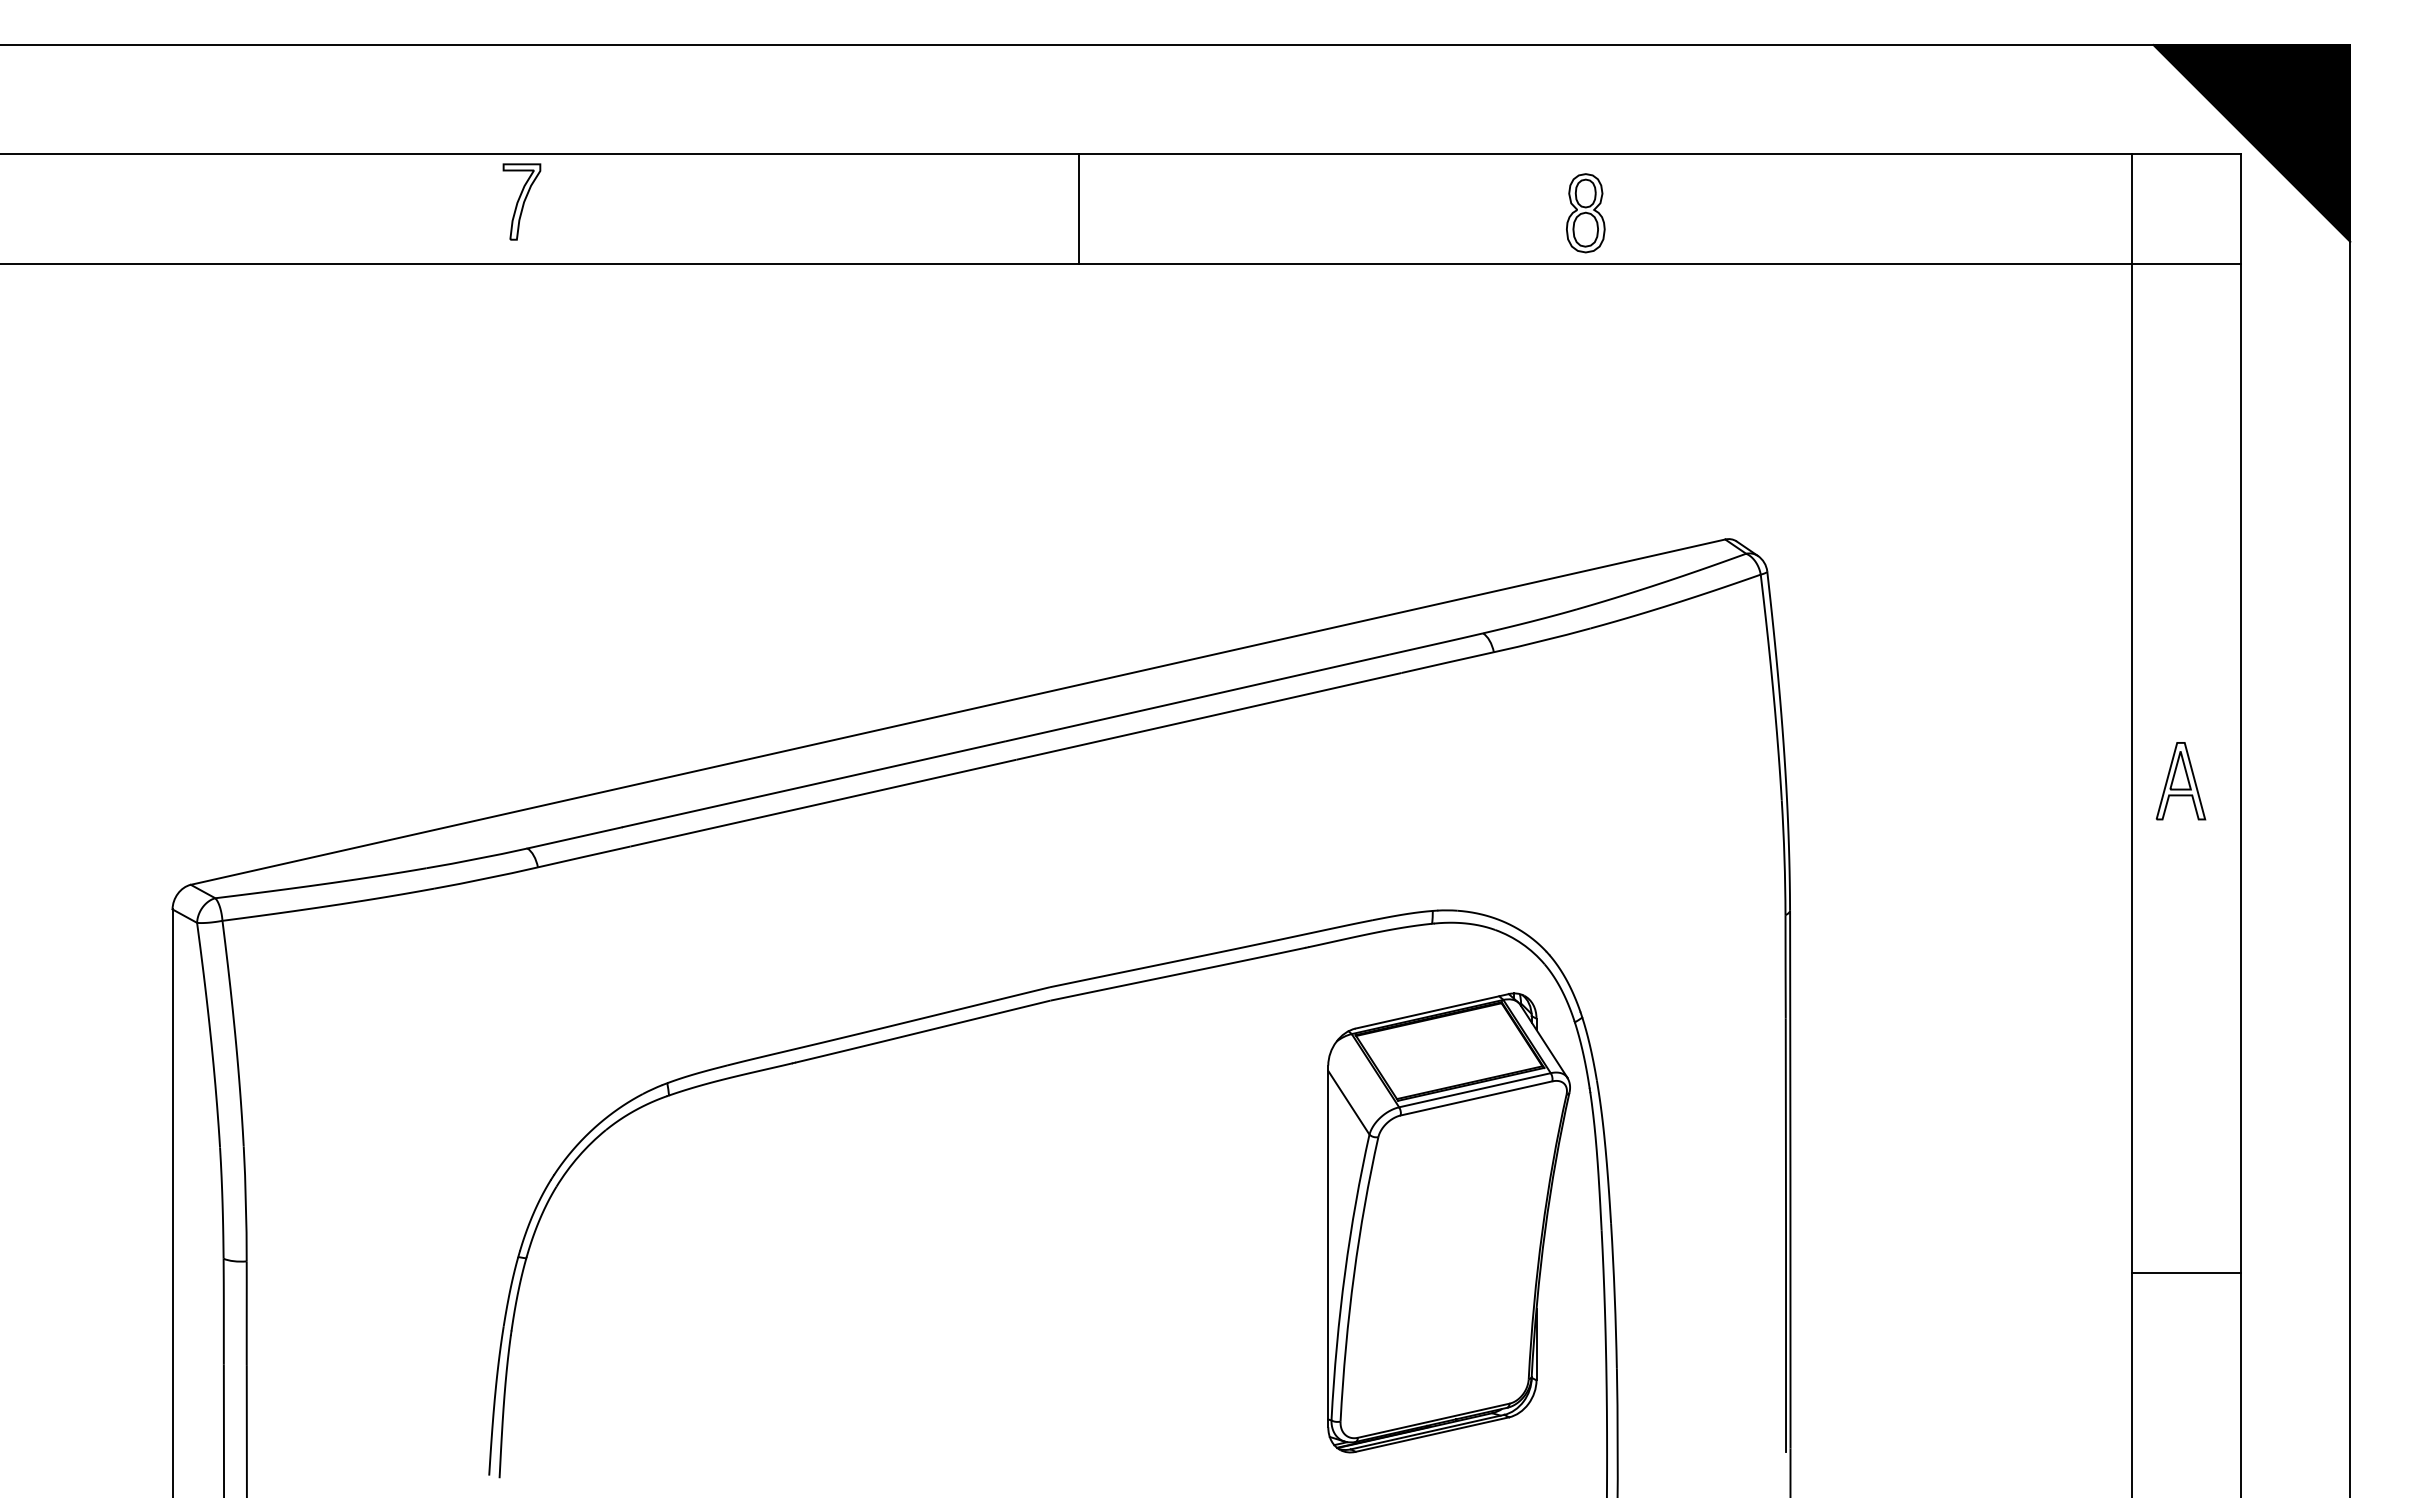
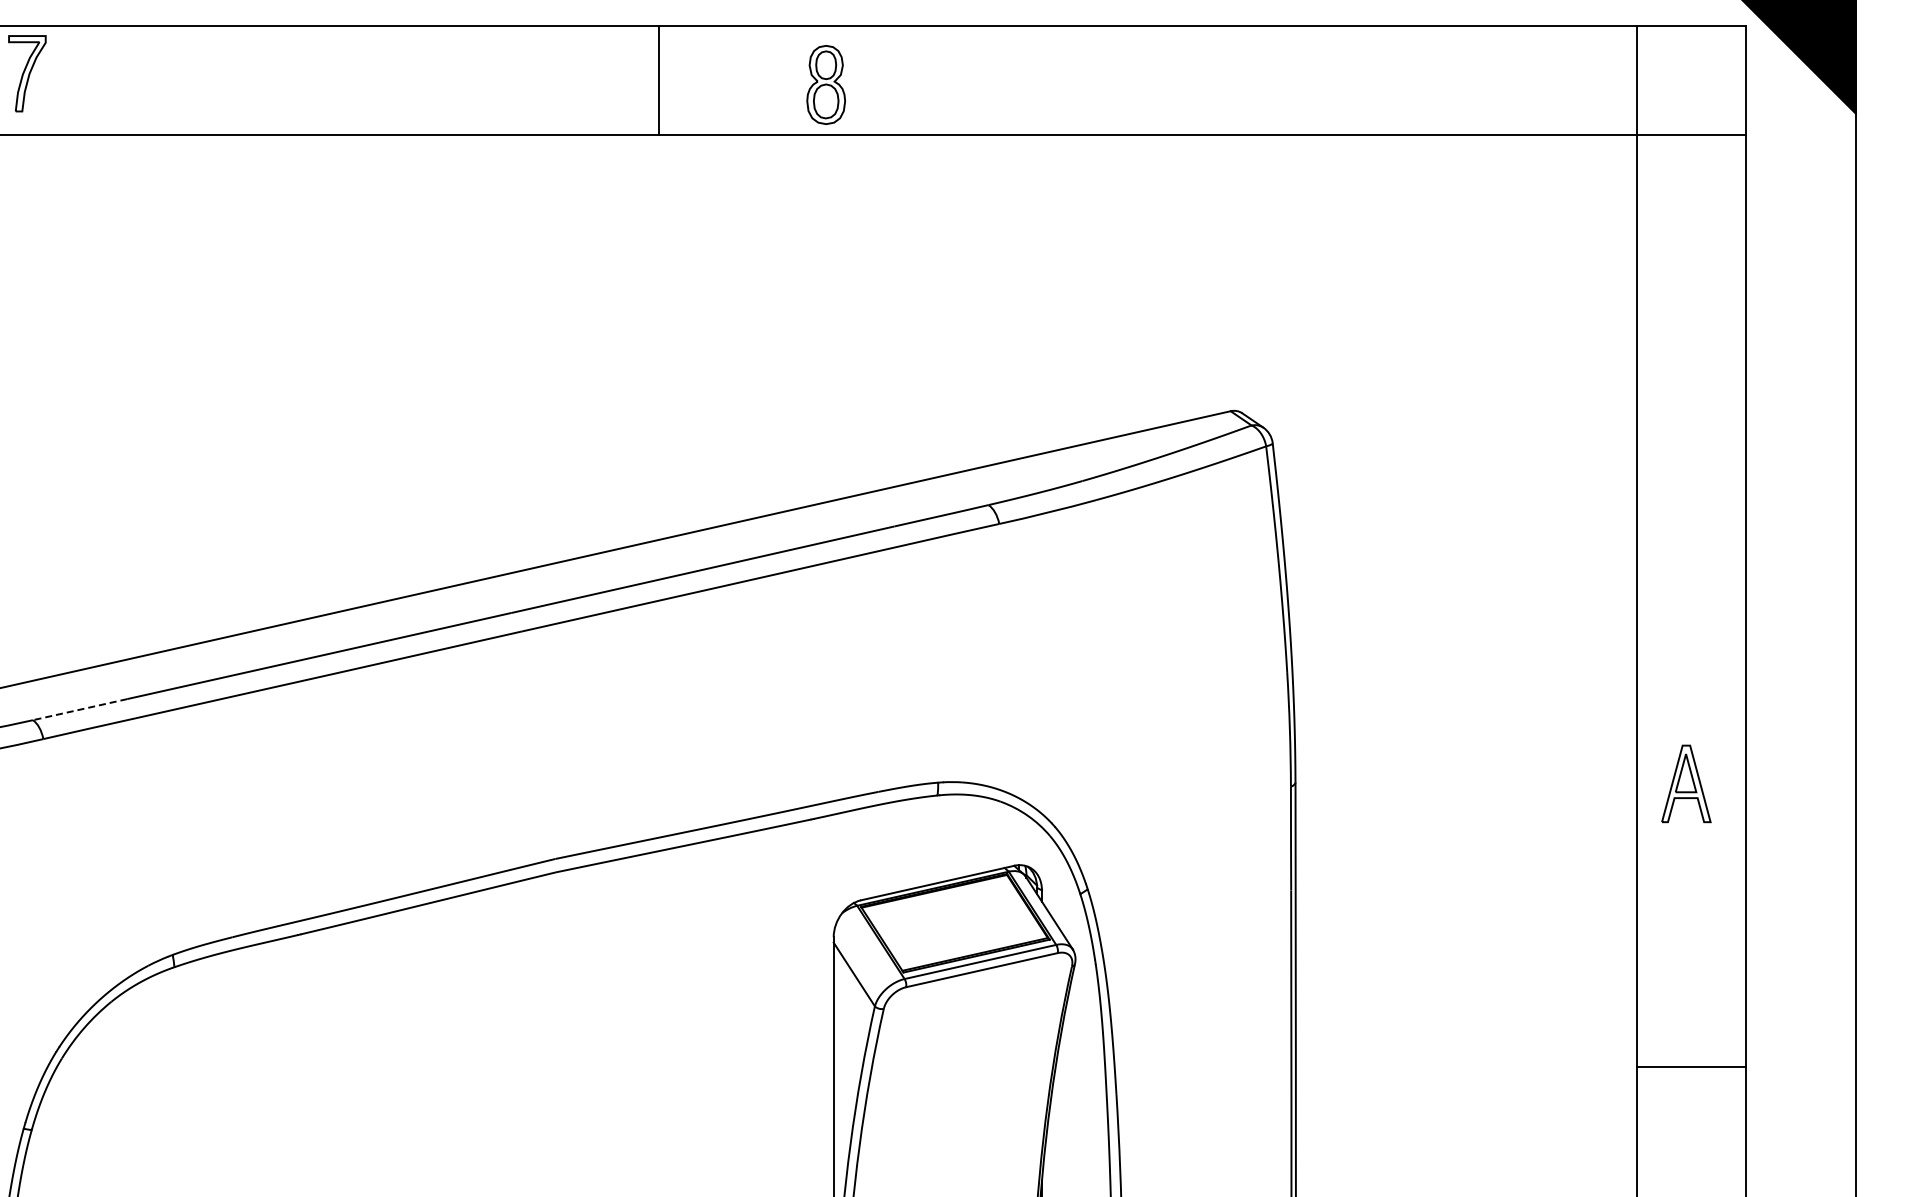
line: (1079, 208) -> (658, 80), moved
part: (1585, 213) -> (825, 85), moved
part: (2180, 781) -> (1685, 784), moved
line: (574, 838) -> (79, 710), solid -> dashed
line: (2185, 1273) -> (1690, 1067), moved

